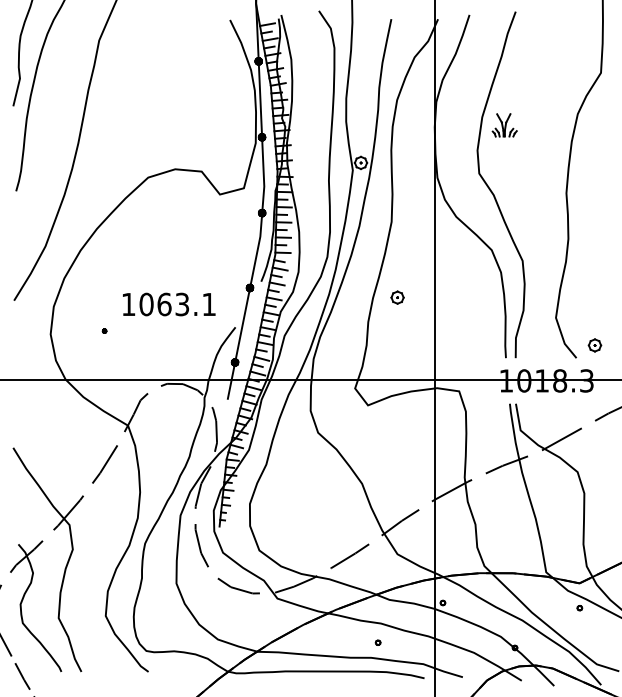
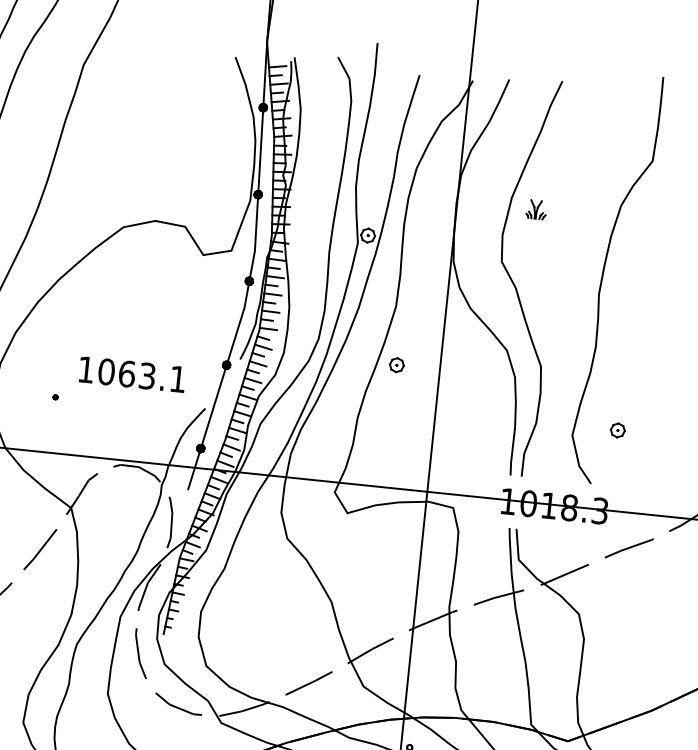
part: (504, 125) -> (536, 209), size x0.7
part: (397, 297) -> (396, 364), moved
part: (594, 345) -> (617, 430), moved

